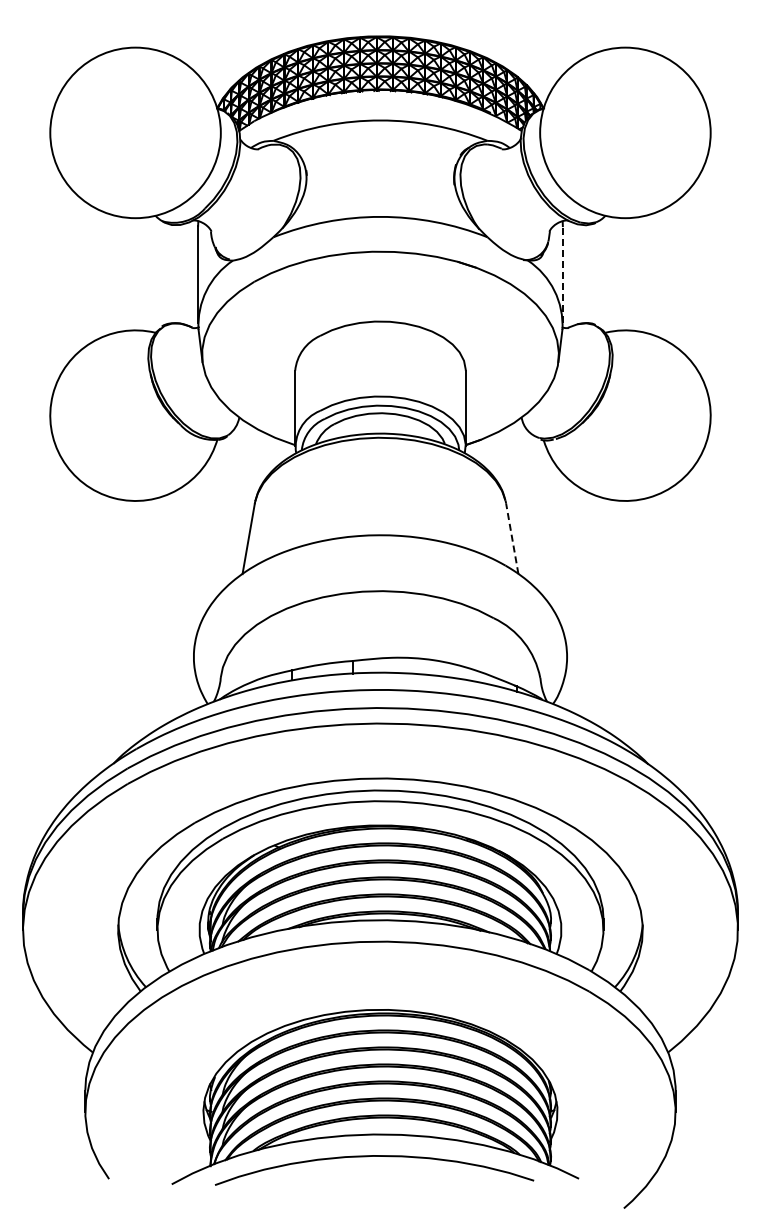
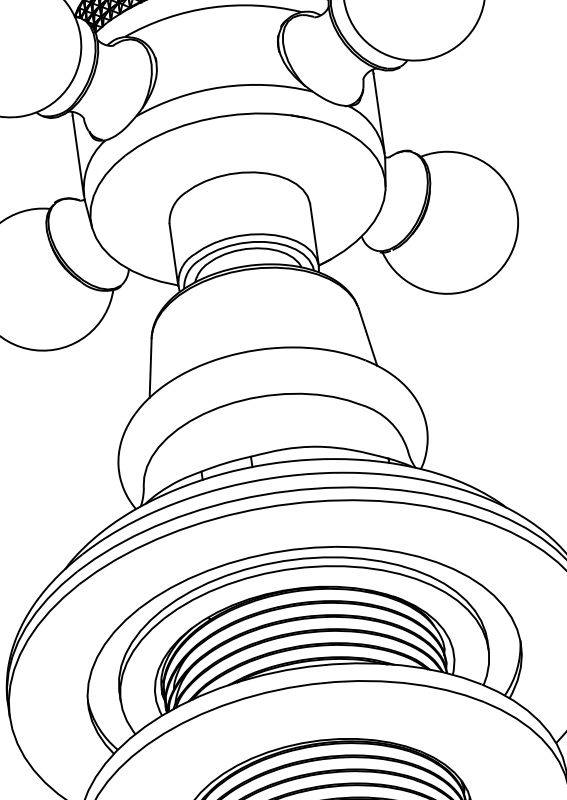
line: (562, 273) -> (378, 112), dashed -> solid
line: (512, 538) -> (368, 337), dashed -> solid

